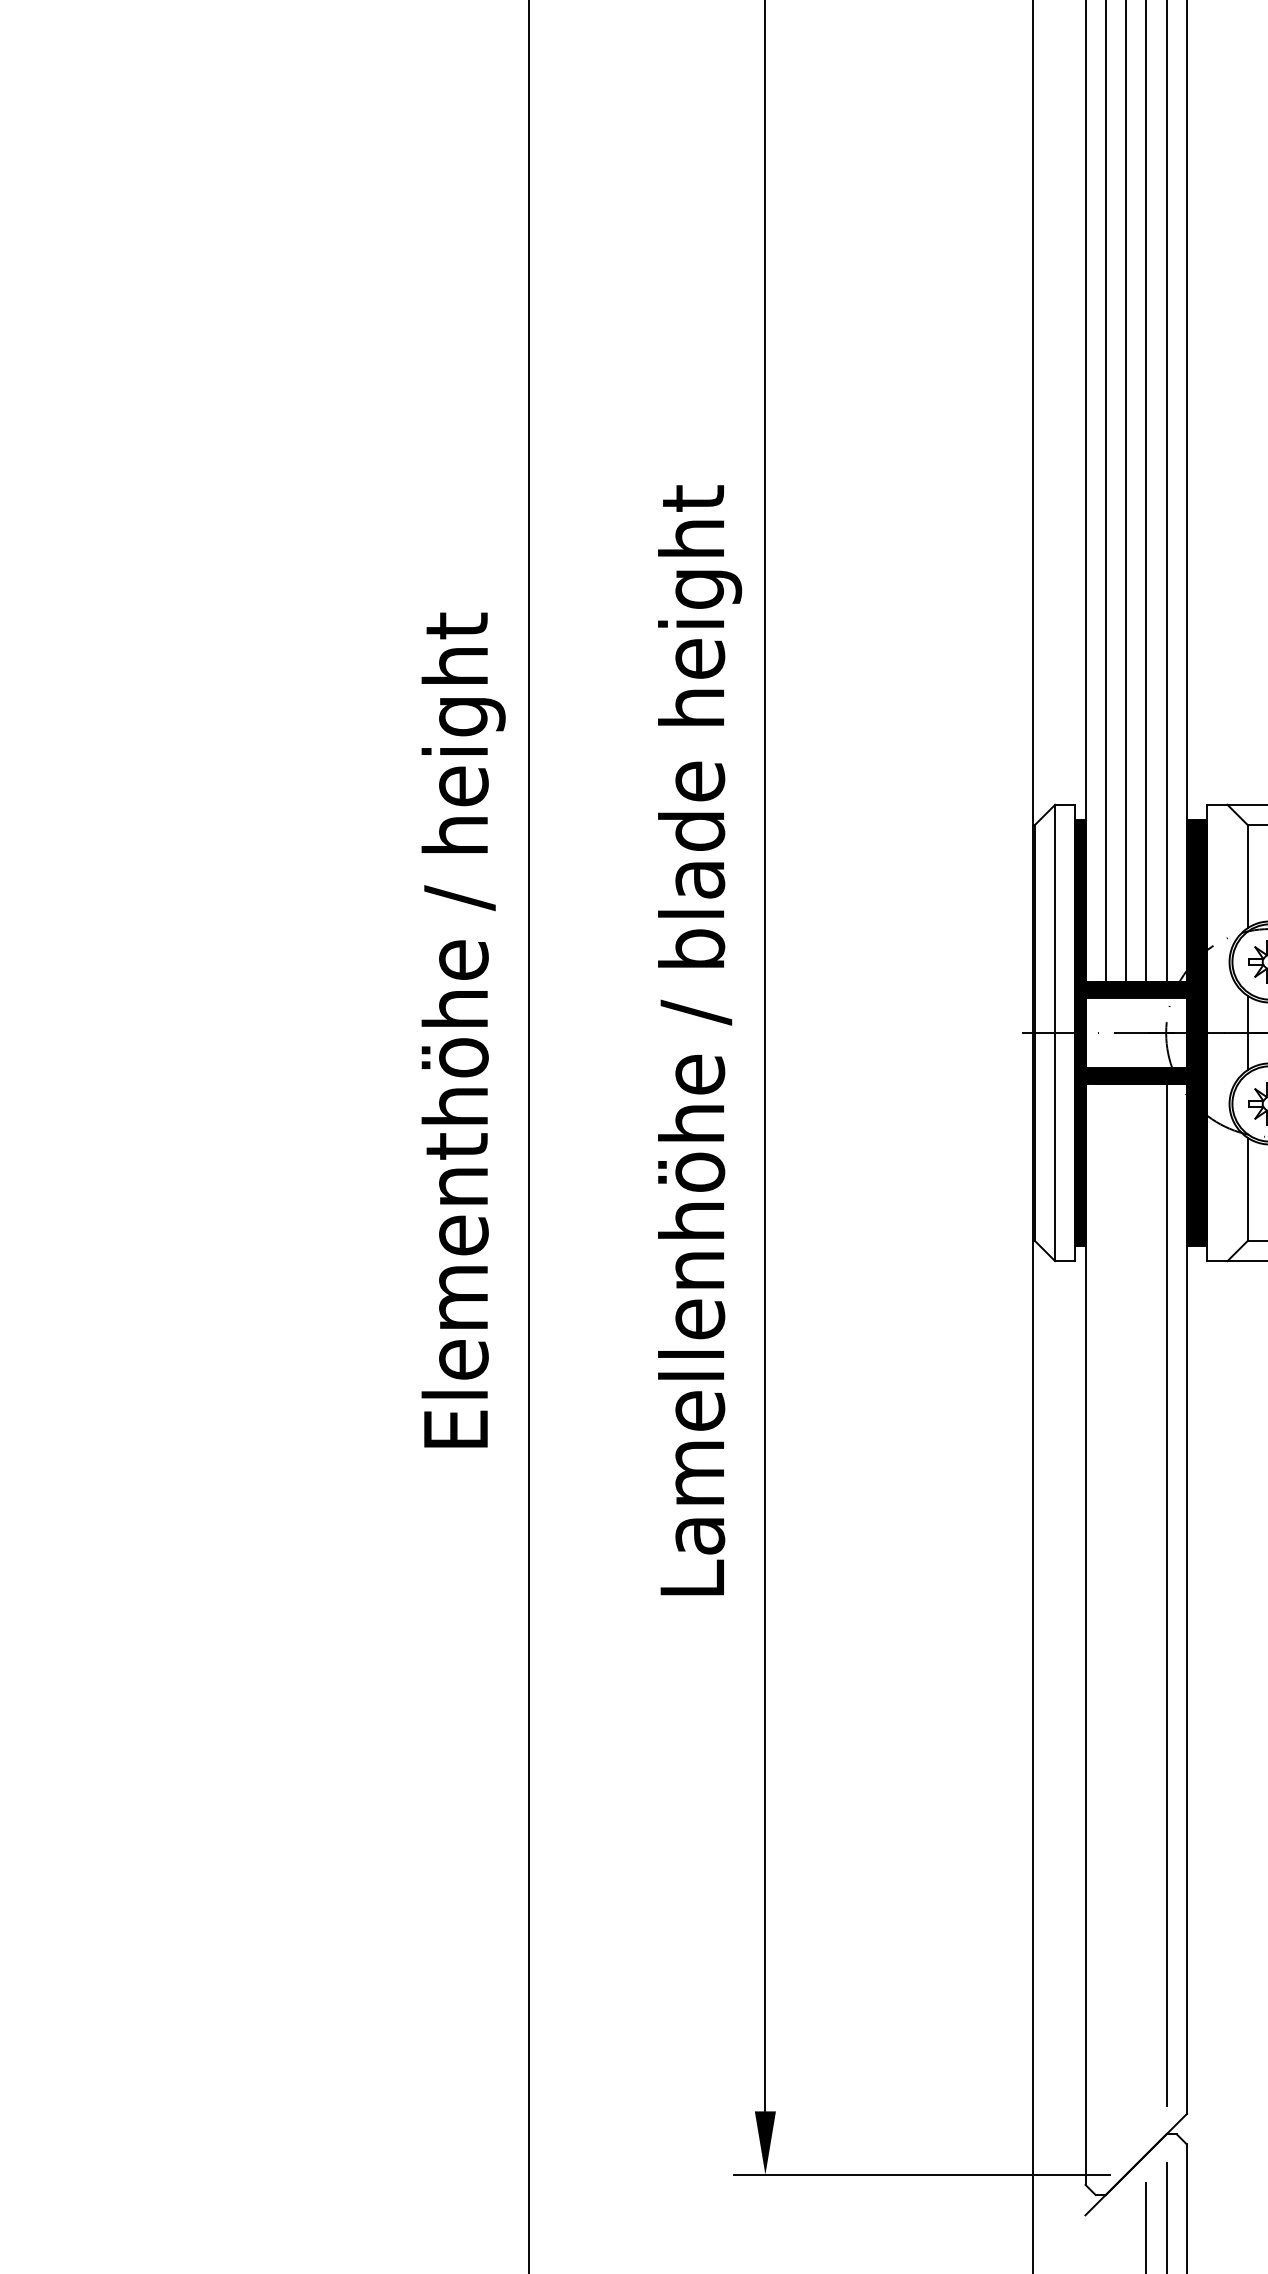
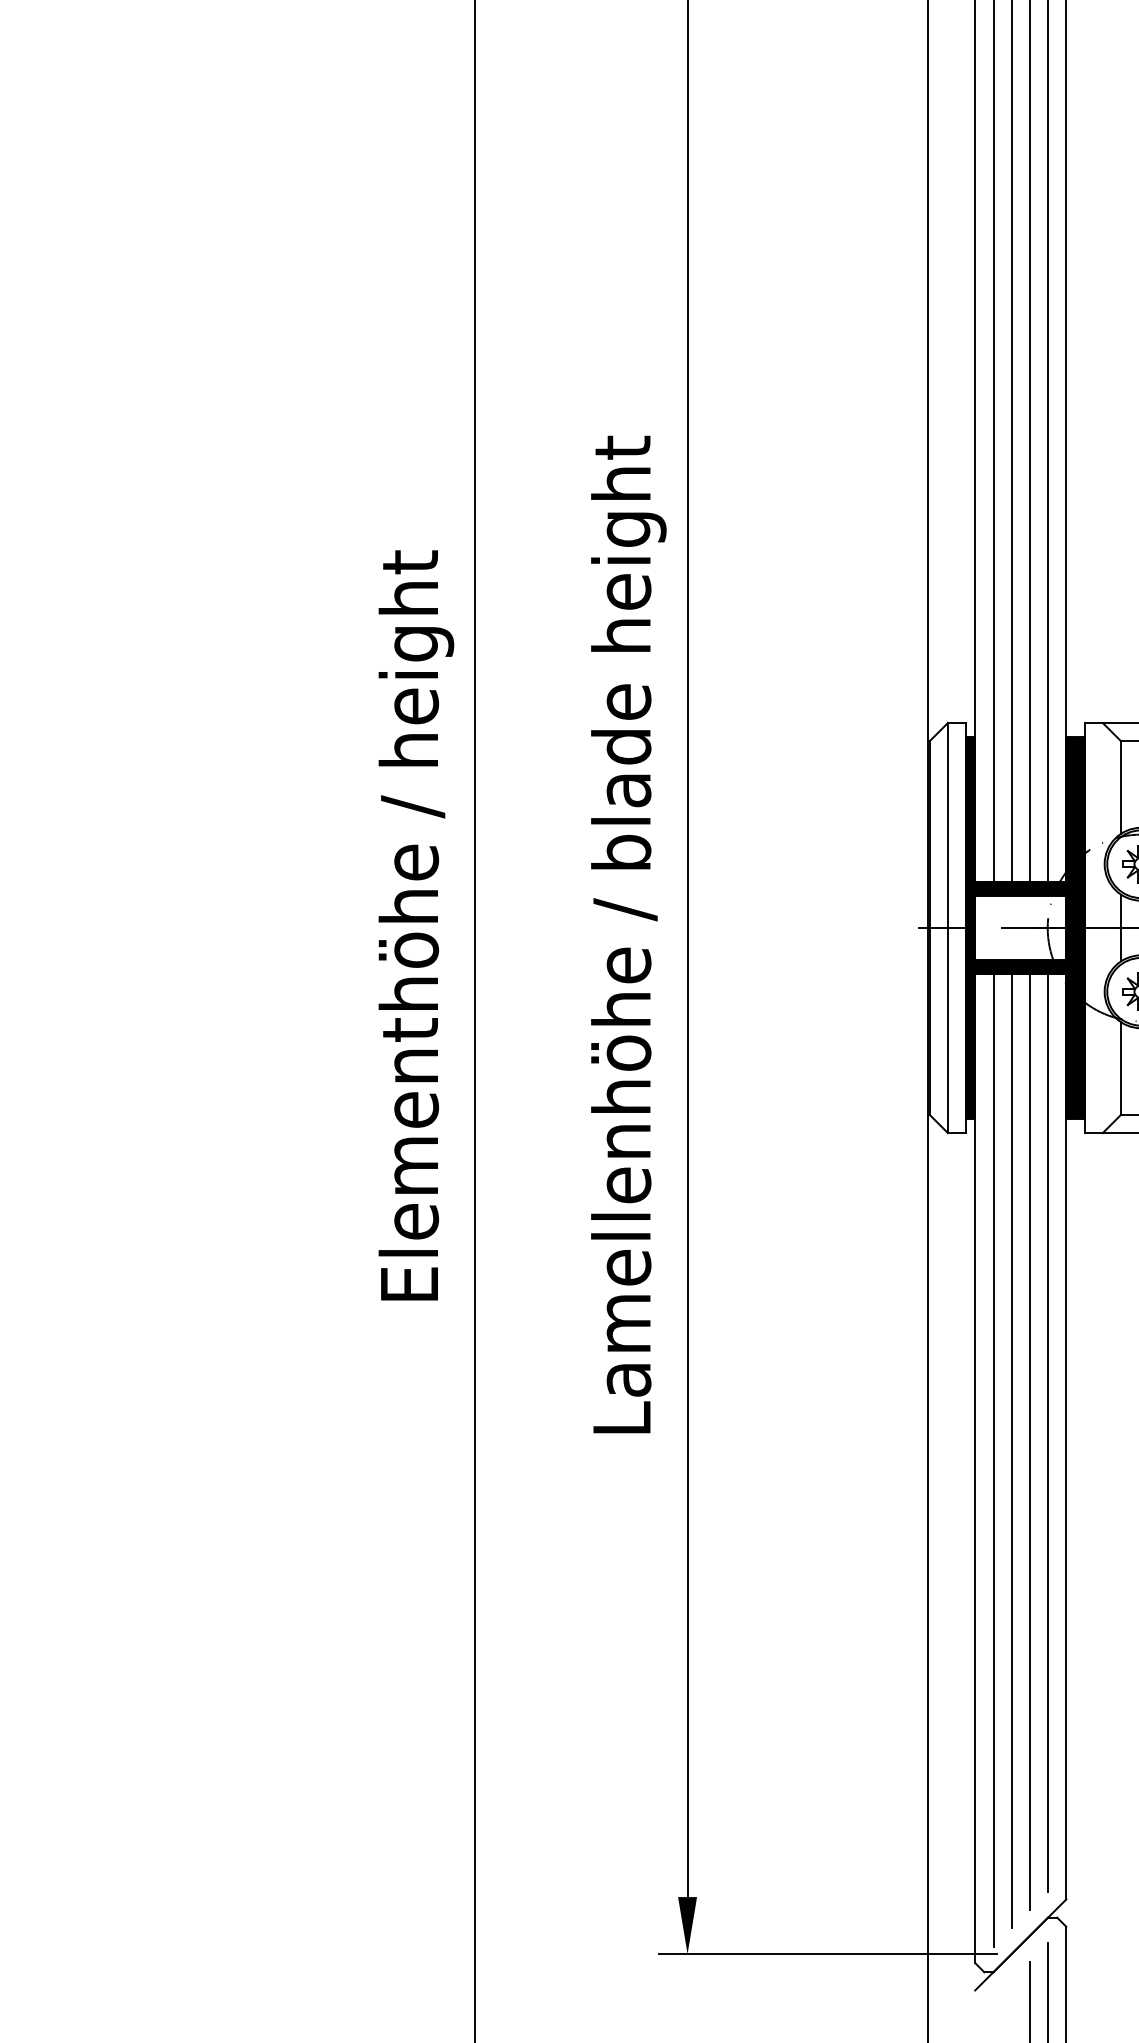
line: (1146, 1604) -> (1030, 1441), added
line: (1126, 1614) -> (1012, 1450), added
line: (1105, 1624) -> (993, 1459), added

